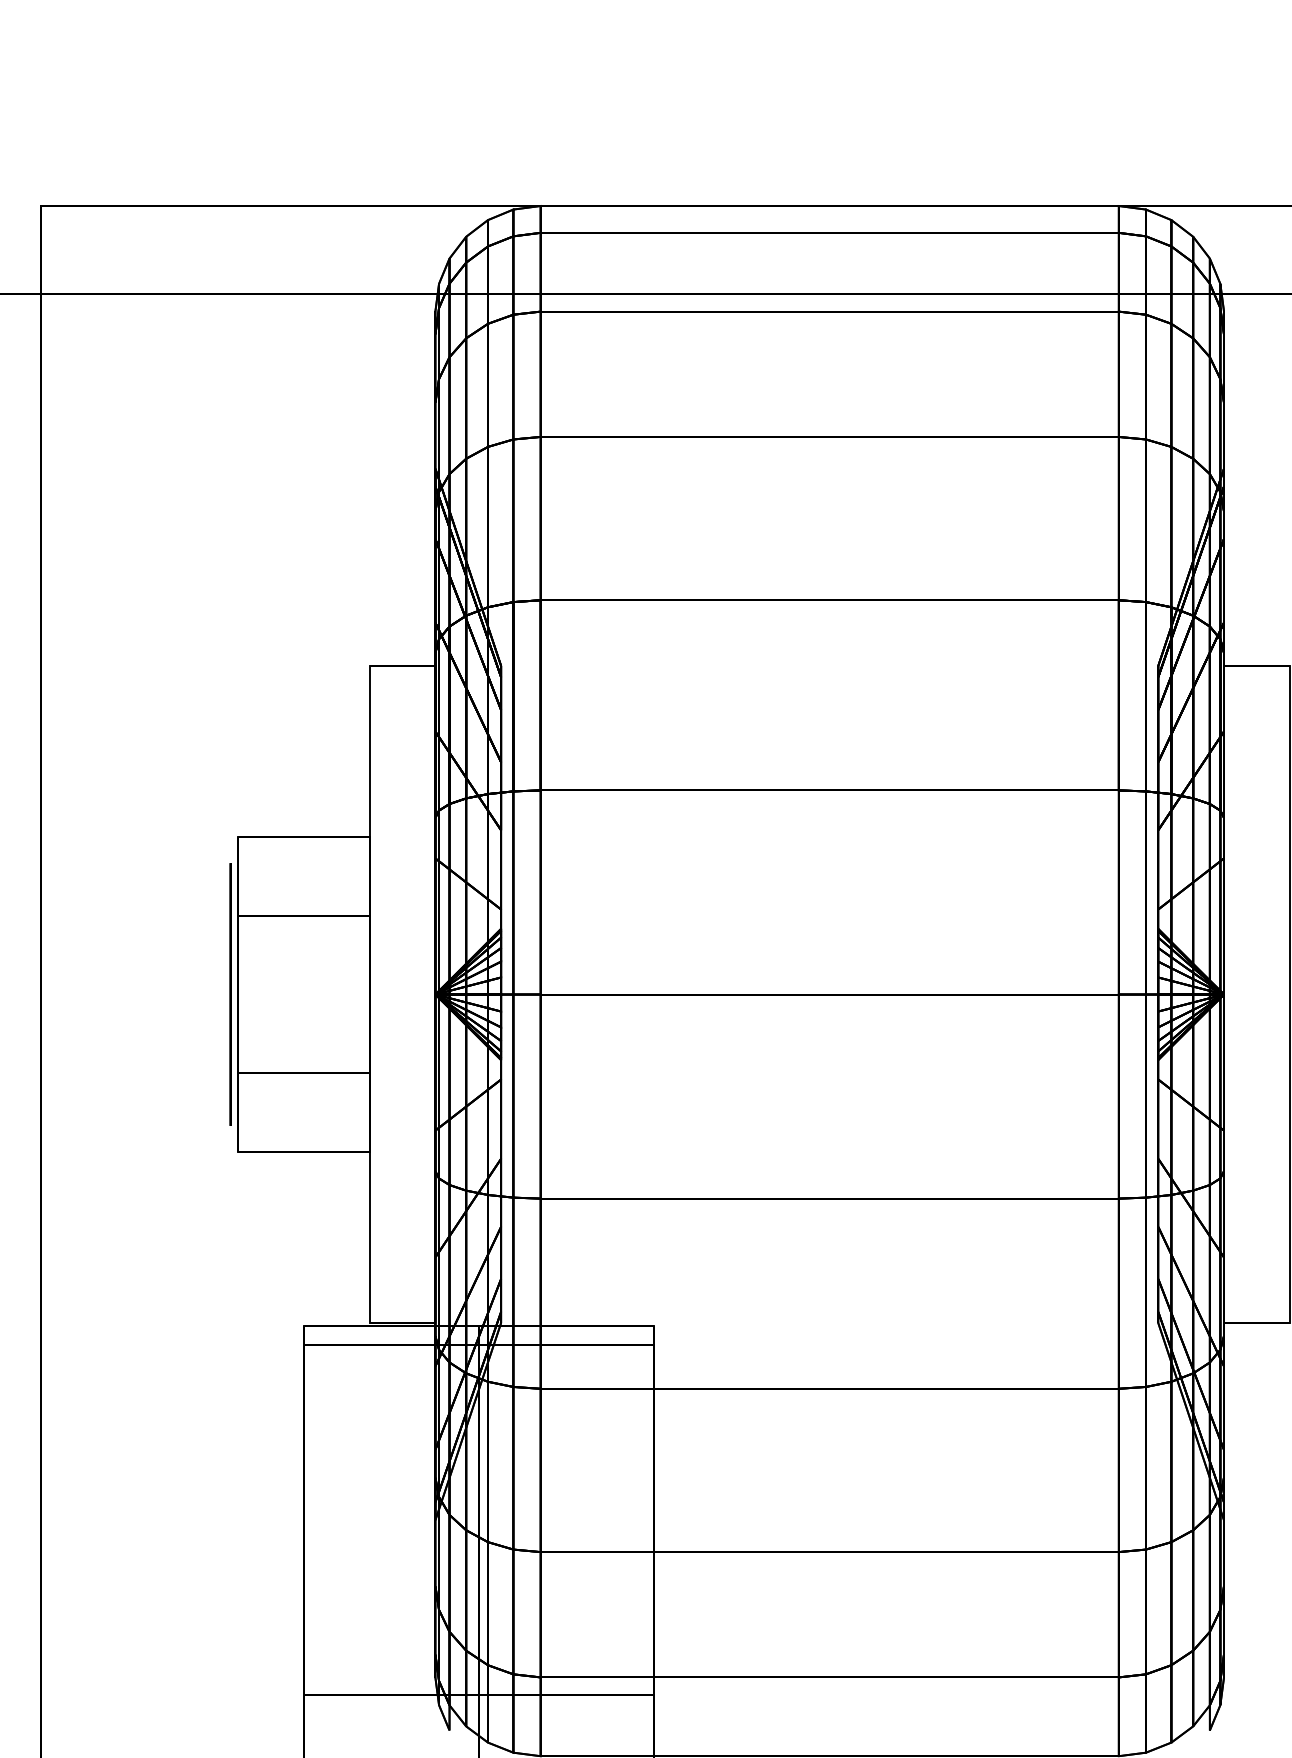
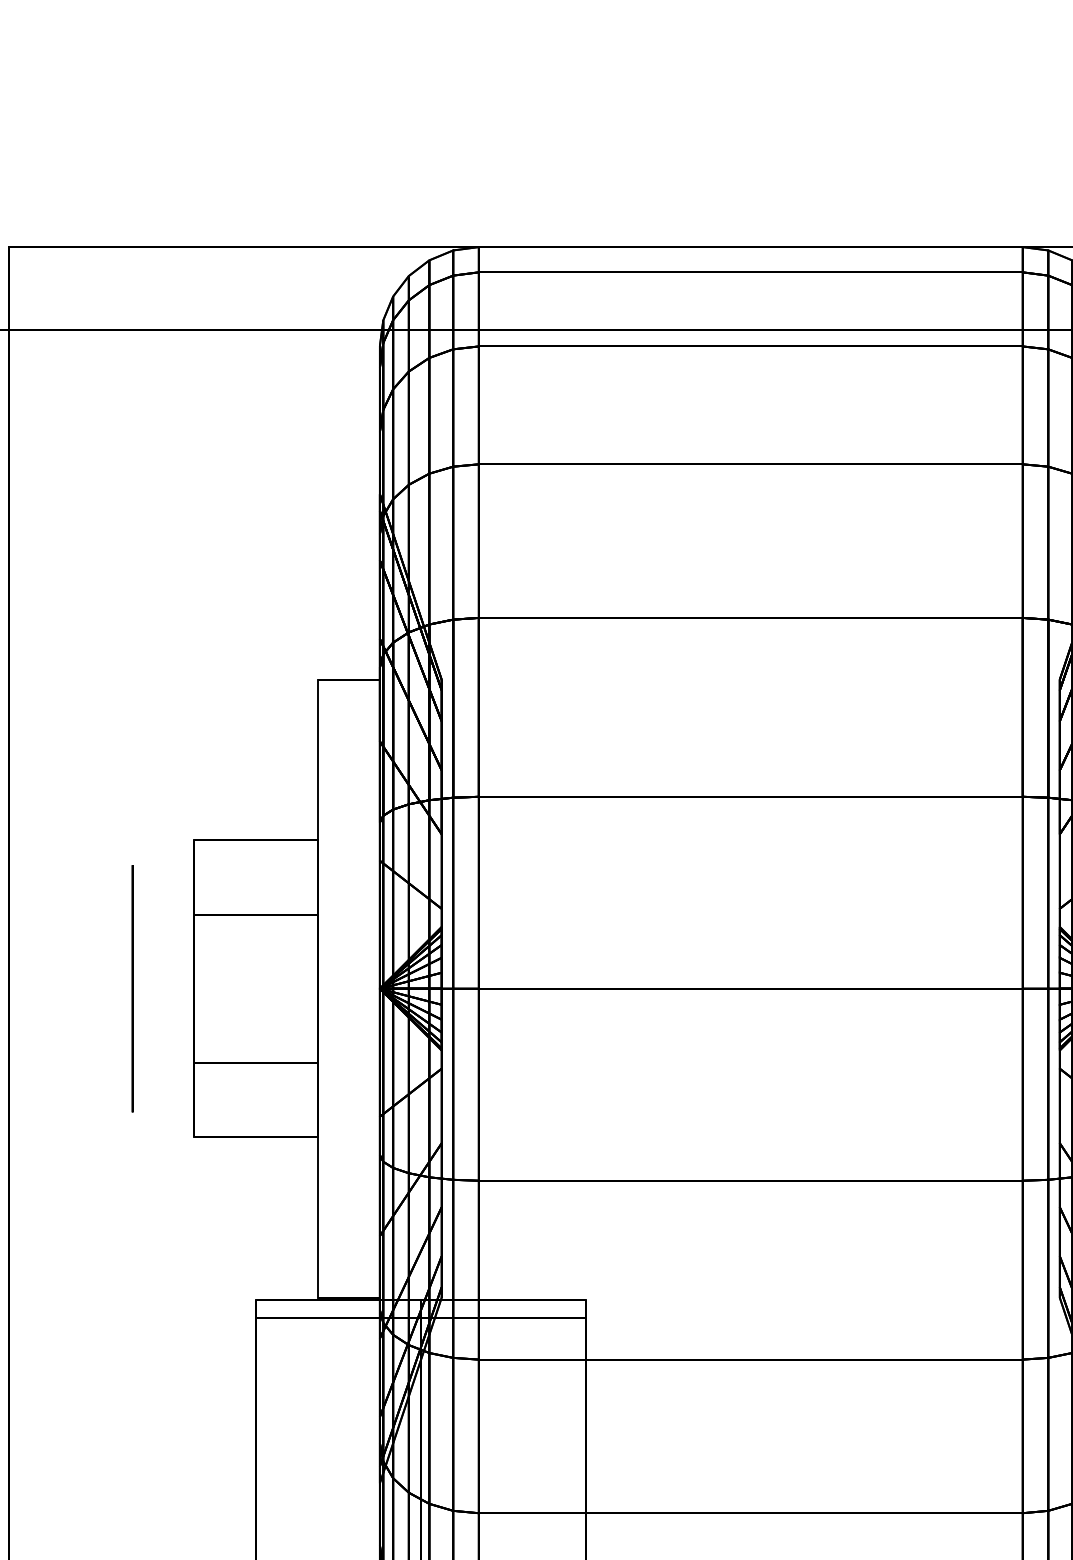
circle: (230, 994) -> (132, 988), moved

